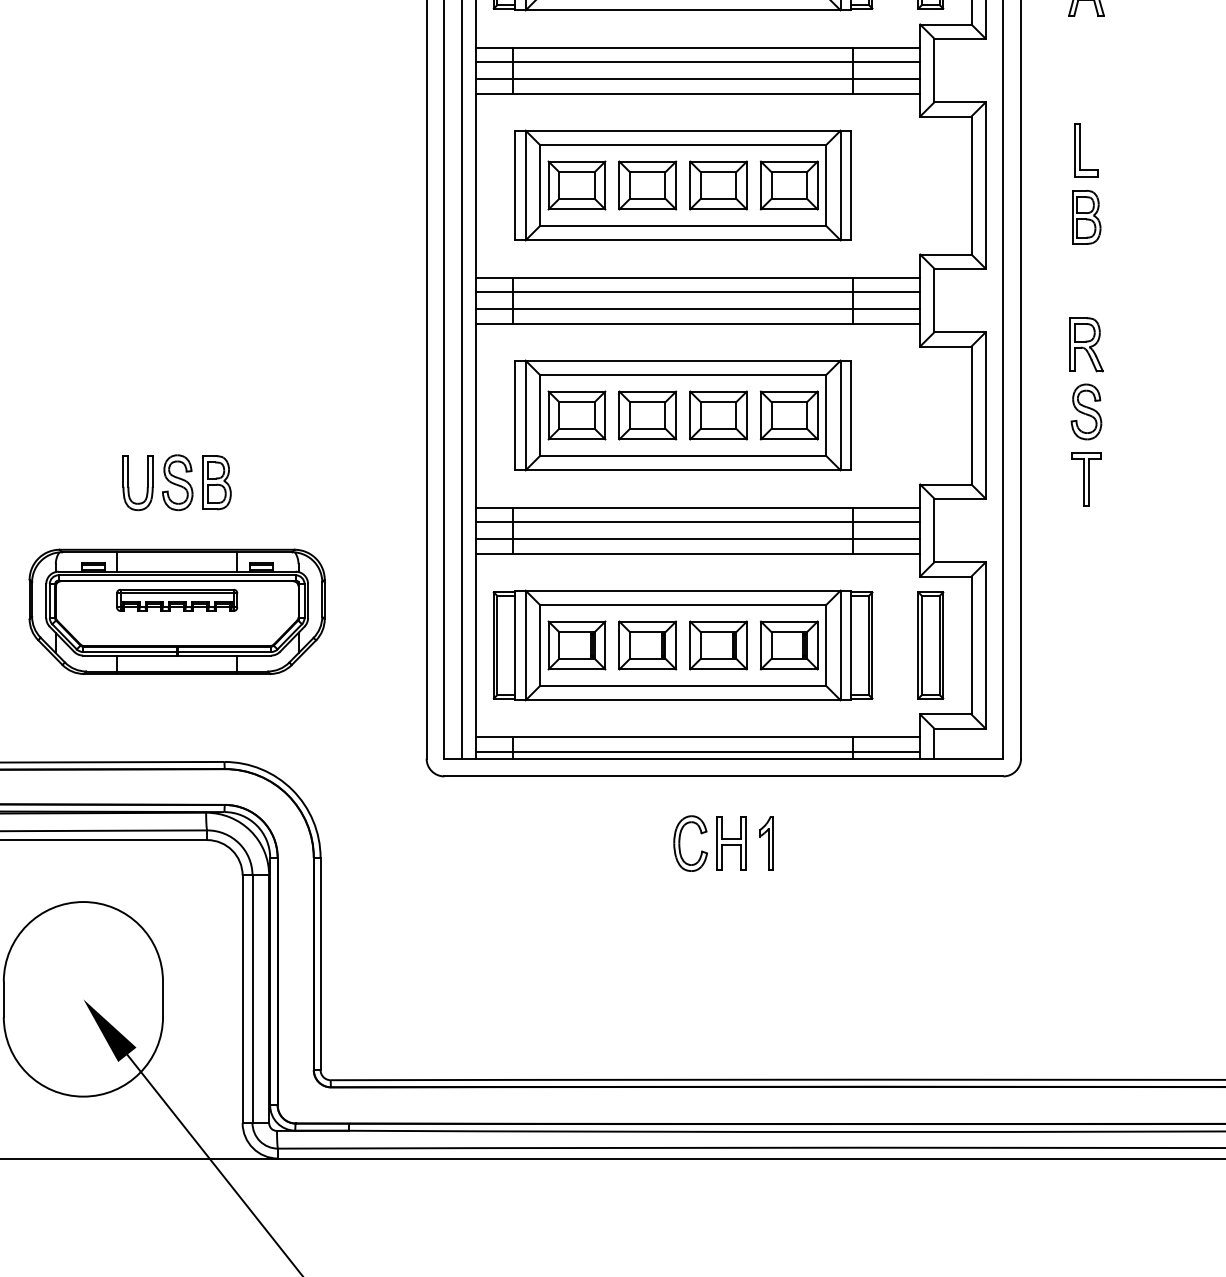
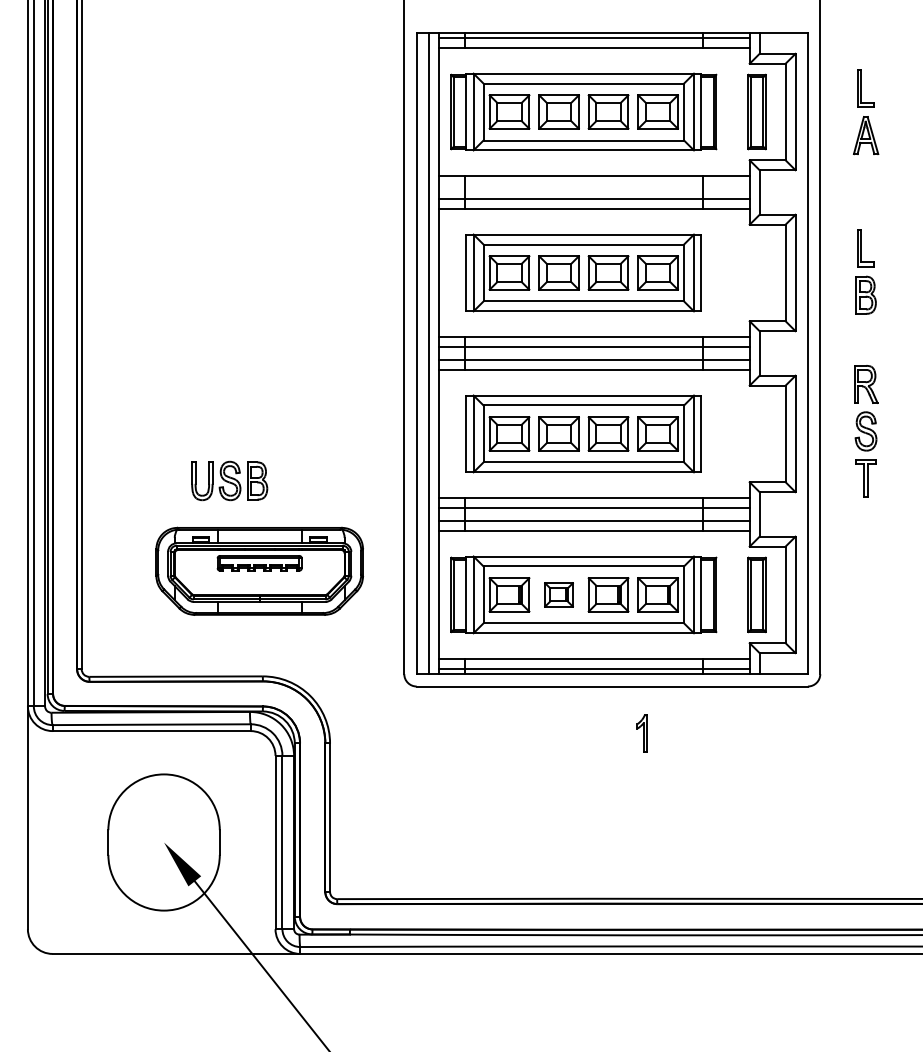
line: (696, 61) -> (593, 186), removed
part: (176, 610) -> (259, 570), moved
part: (646, 644) -> (558, 594), size x0.7
part: (709, 843) -> (602, 733), removed

